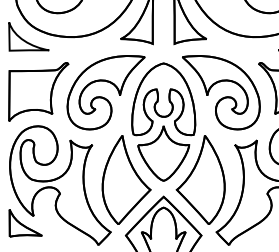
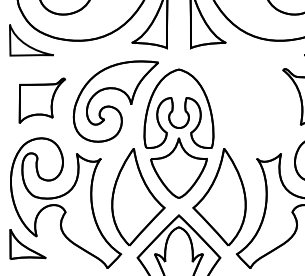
part: (38, 91) -> (42, 100), size x0.7
part: (221, 92) -> (242, 101), removed

